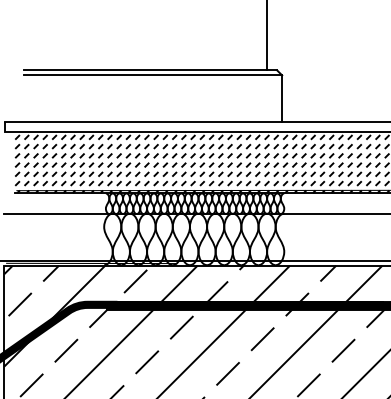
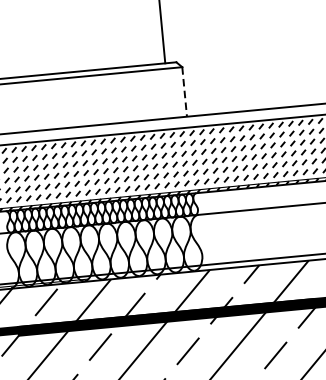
line: (282, 99) -> (185, 92), solid -> dashed

